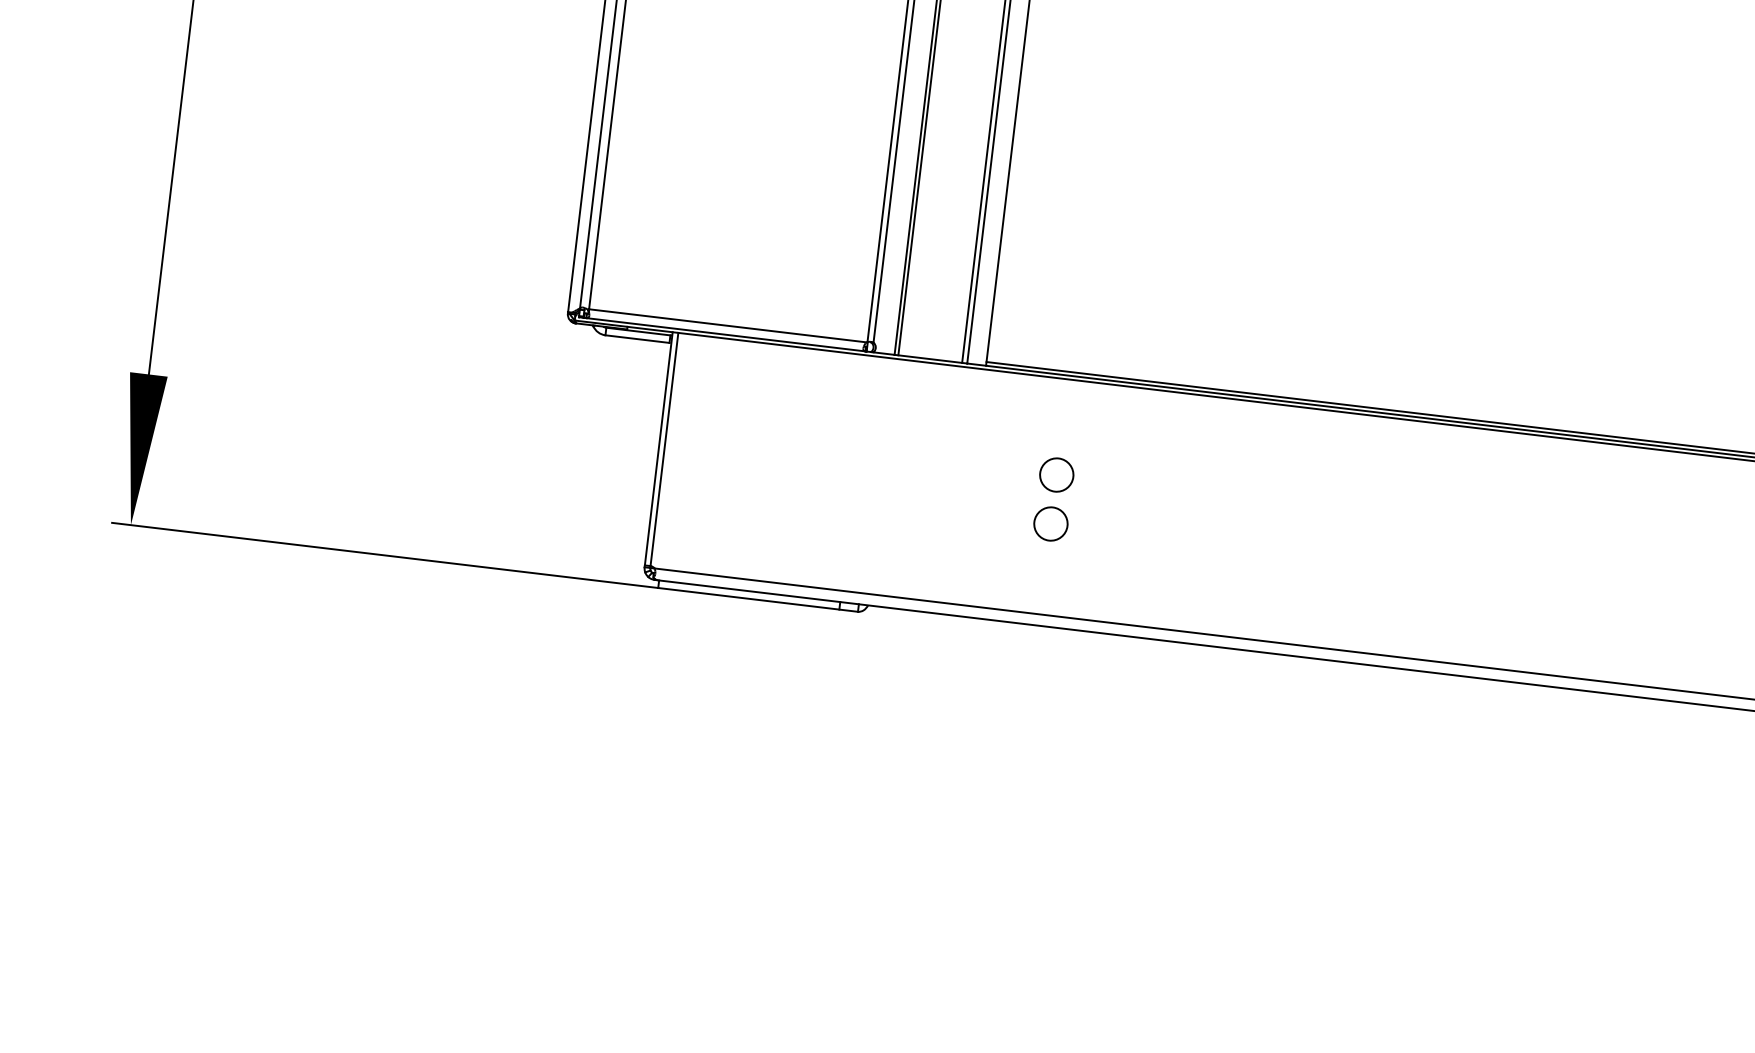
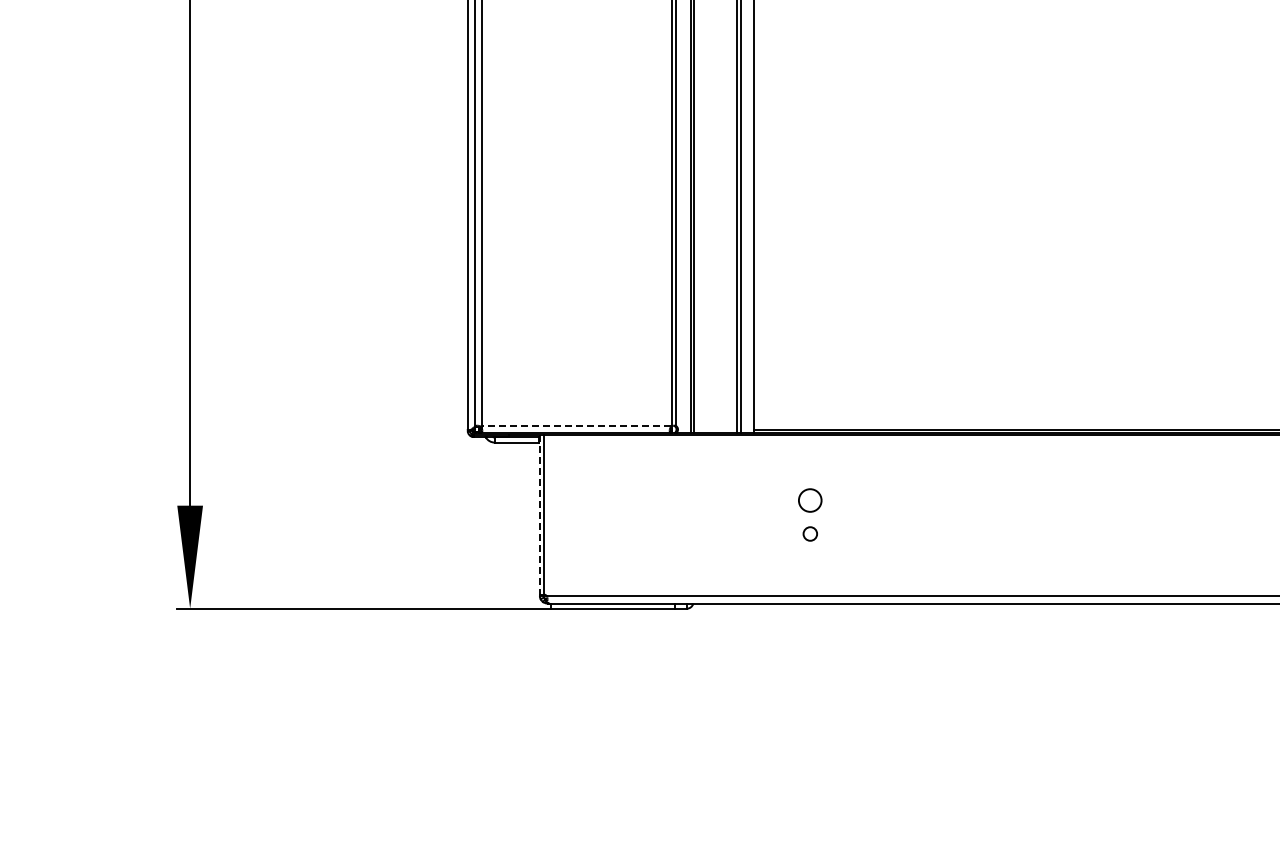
line: (727, 326) -> (576, 426), solid -> dashed
line: (658, 448) -> (539, 514), solid -> dashed
circle: (1051, 523) -> (810, 533), size x0.6

